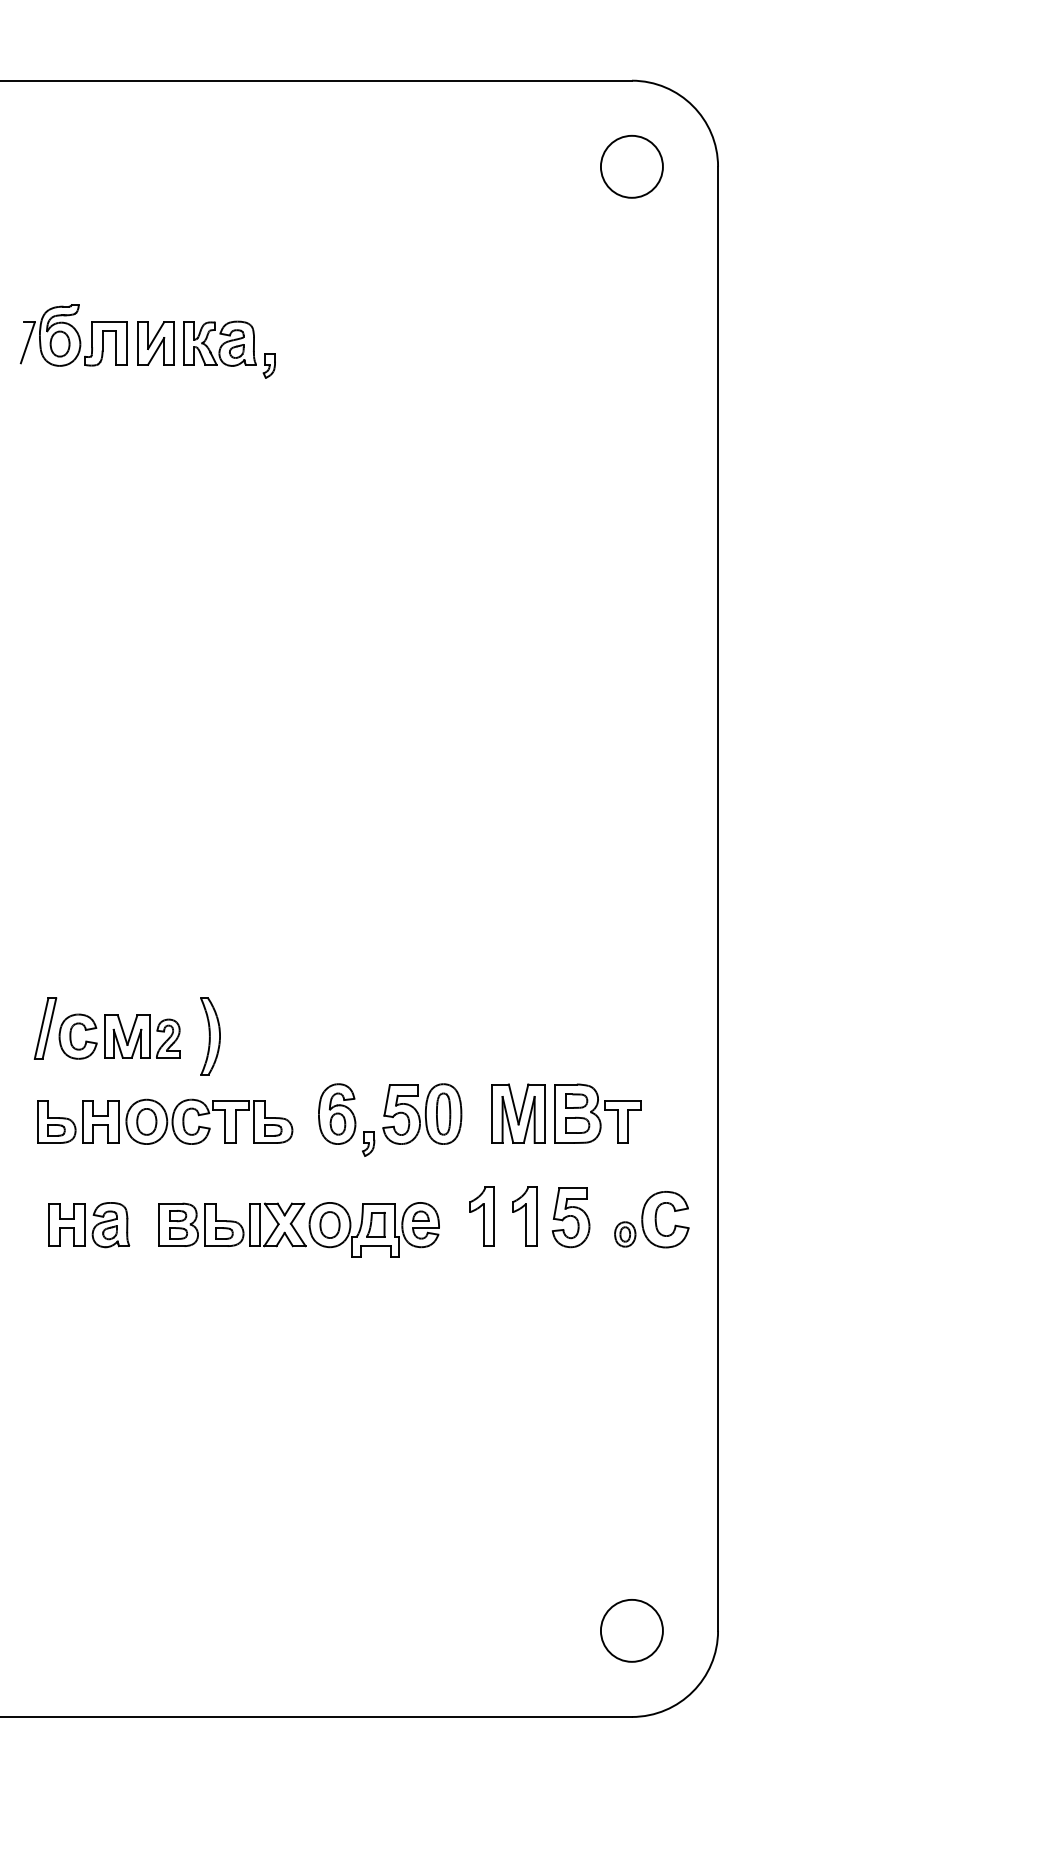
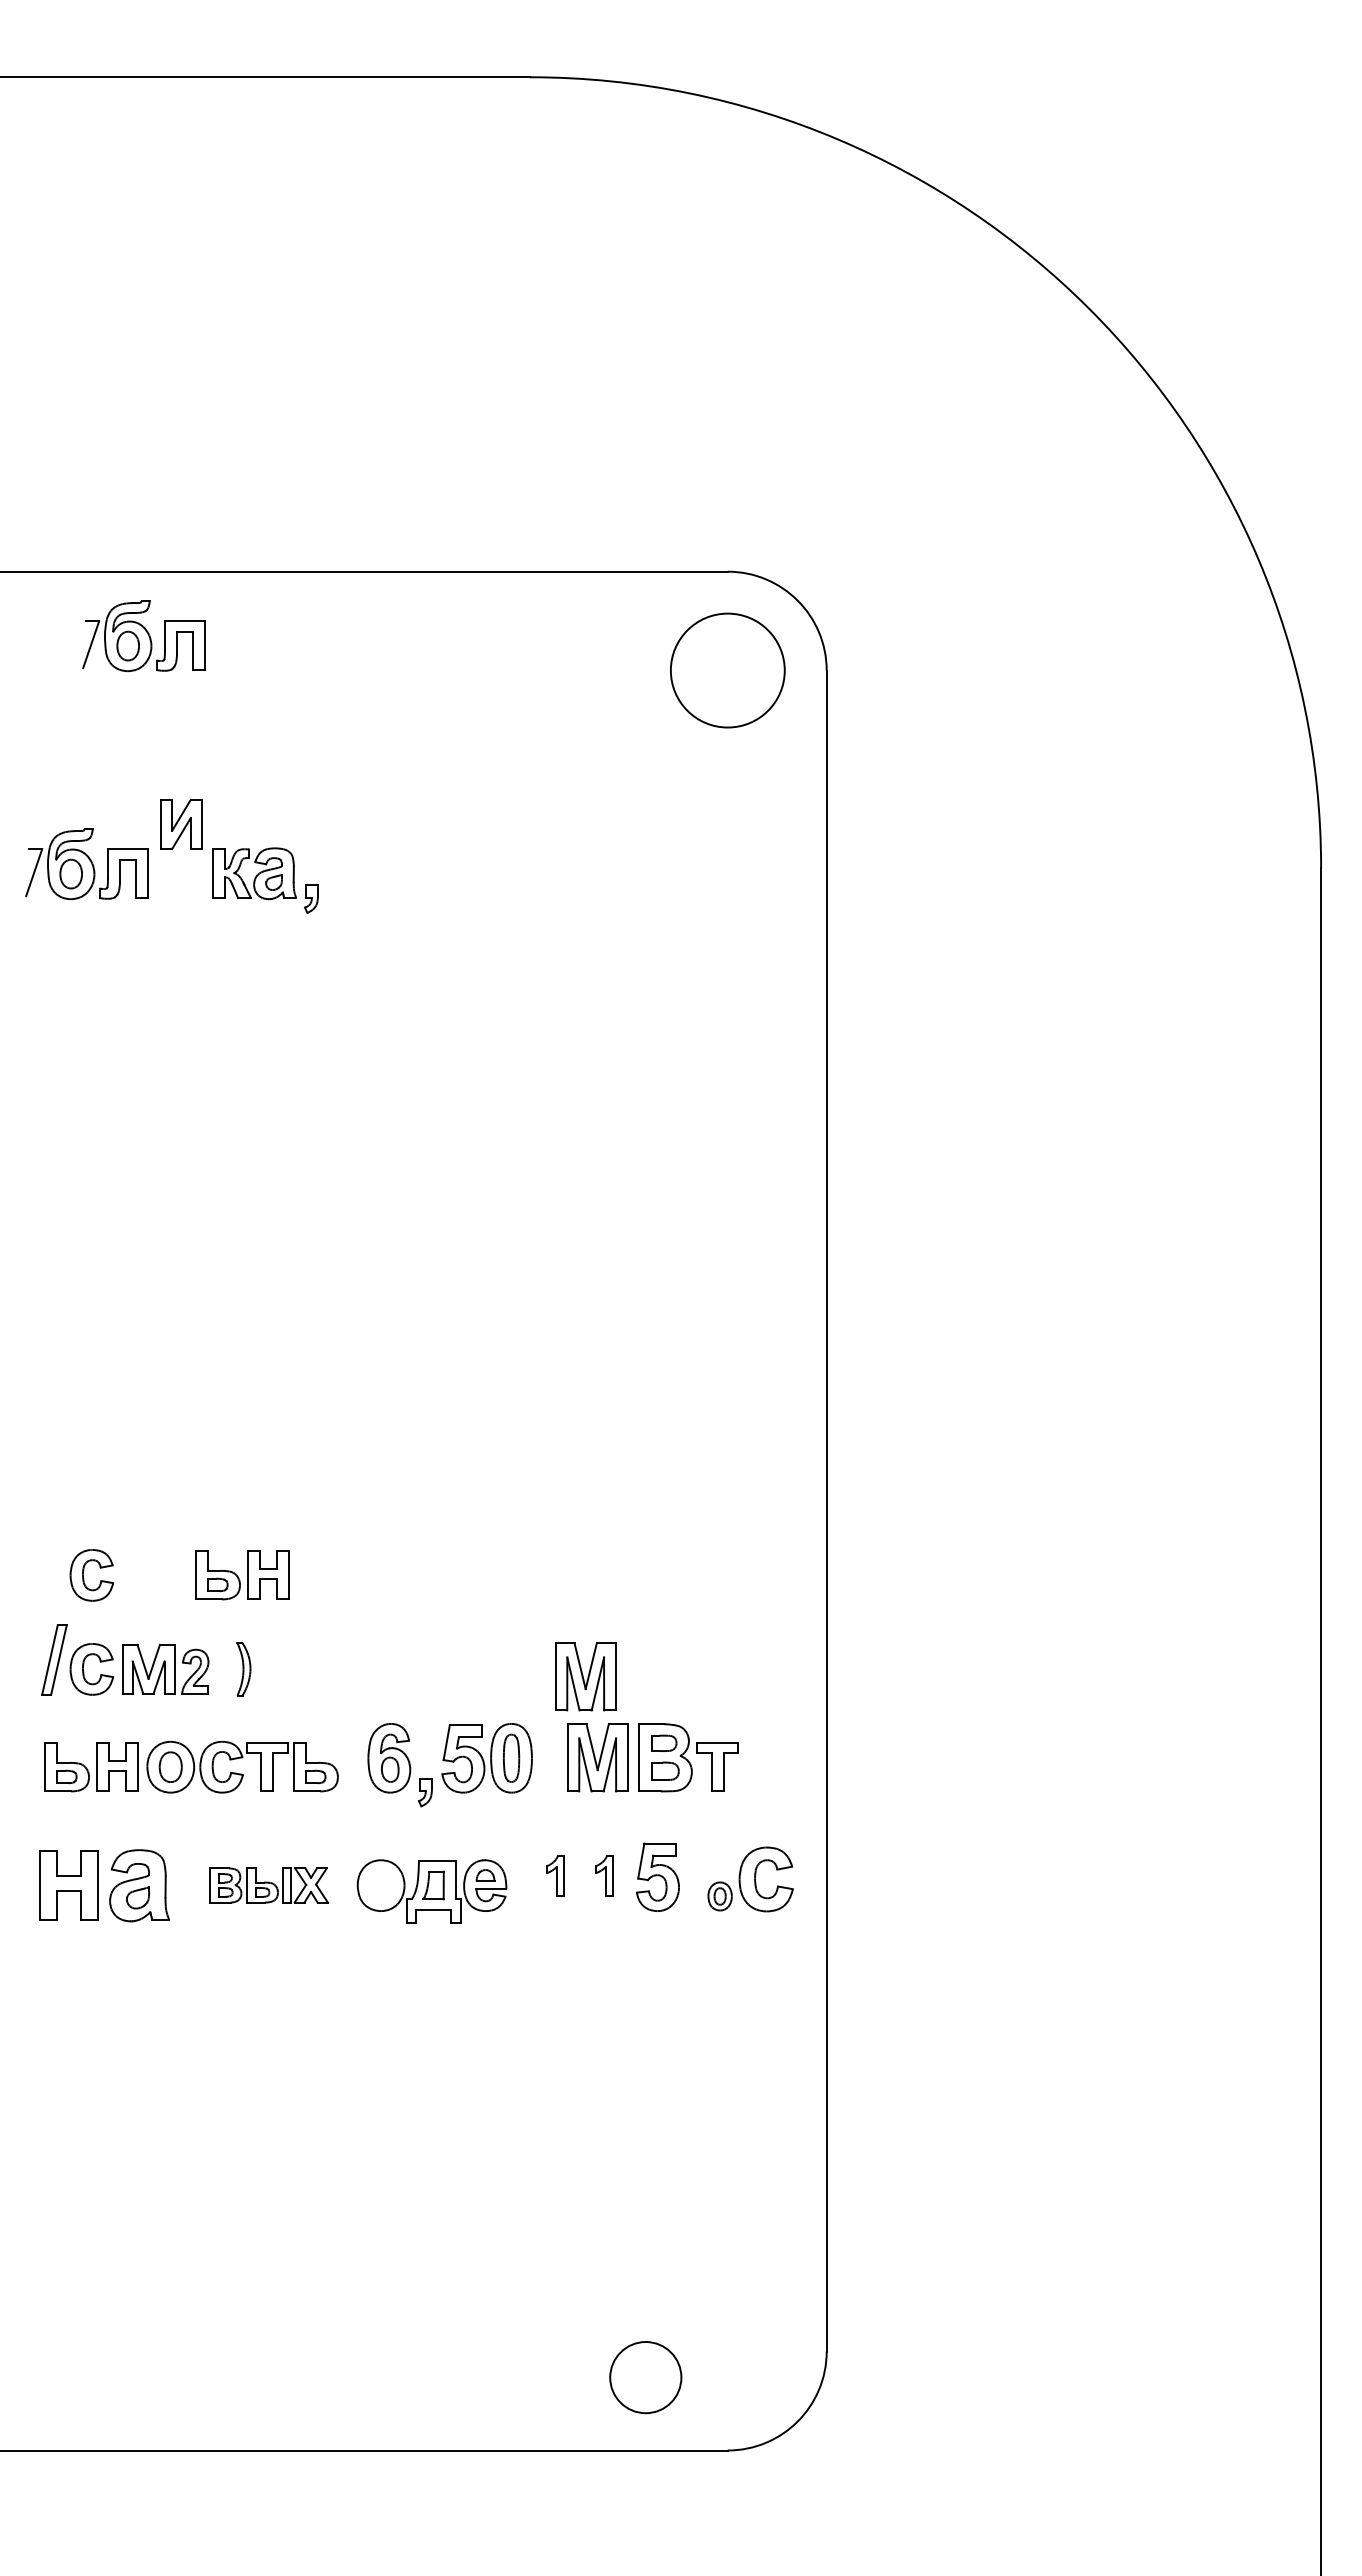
part: (123, 137) -> (143, 636), added
circle: (631, 166) -> (727, 670), size x1.6
part: (156, 343) -> (181, 824), moved
part: (209, 954) -> (242, 1575), added
part: (71, 957) -> (84, 1578), added
part: (210, 1035) -> (243, 1668), size x0.6
part: (508, 1042) -> (585, 1676), added
part: (481, 1216) -> (555, 1875), size x0.6
part: (524, 1216) -> (604, 1875), size x0.6
part: (89, 1224) -> (104, 1885), size x1.4
part: (231, 1224) -> (268, 1885), size x0.7
part: (330, 1224) -> (381, 1885), removed
circle: (631, 1630) -> (645, 2377), moved

